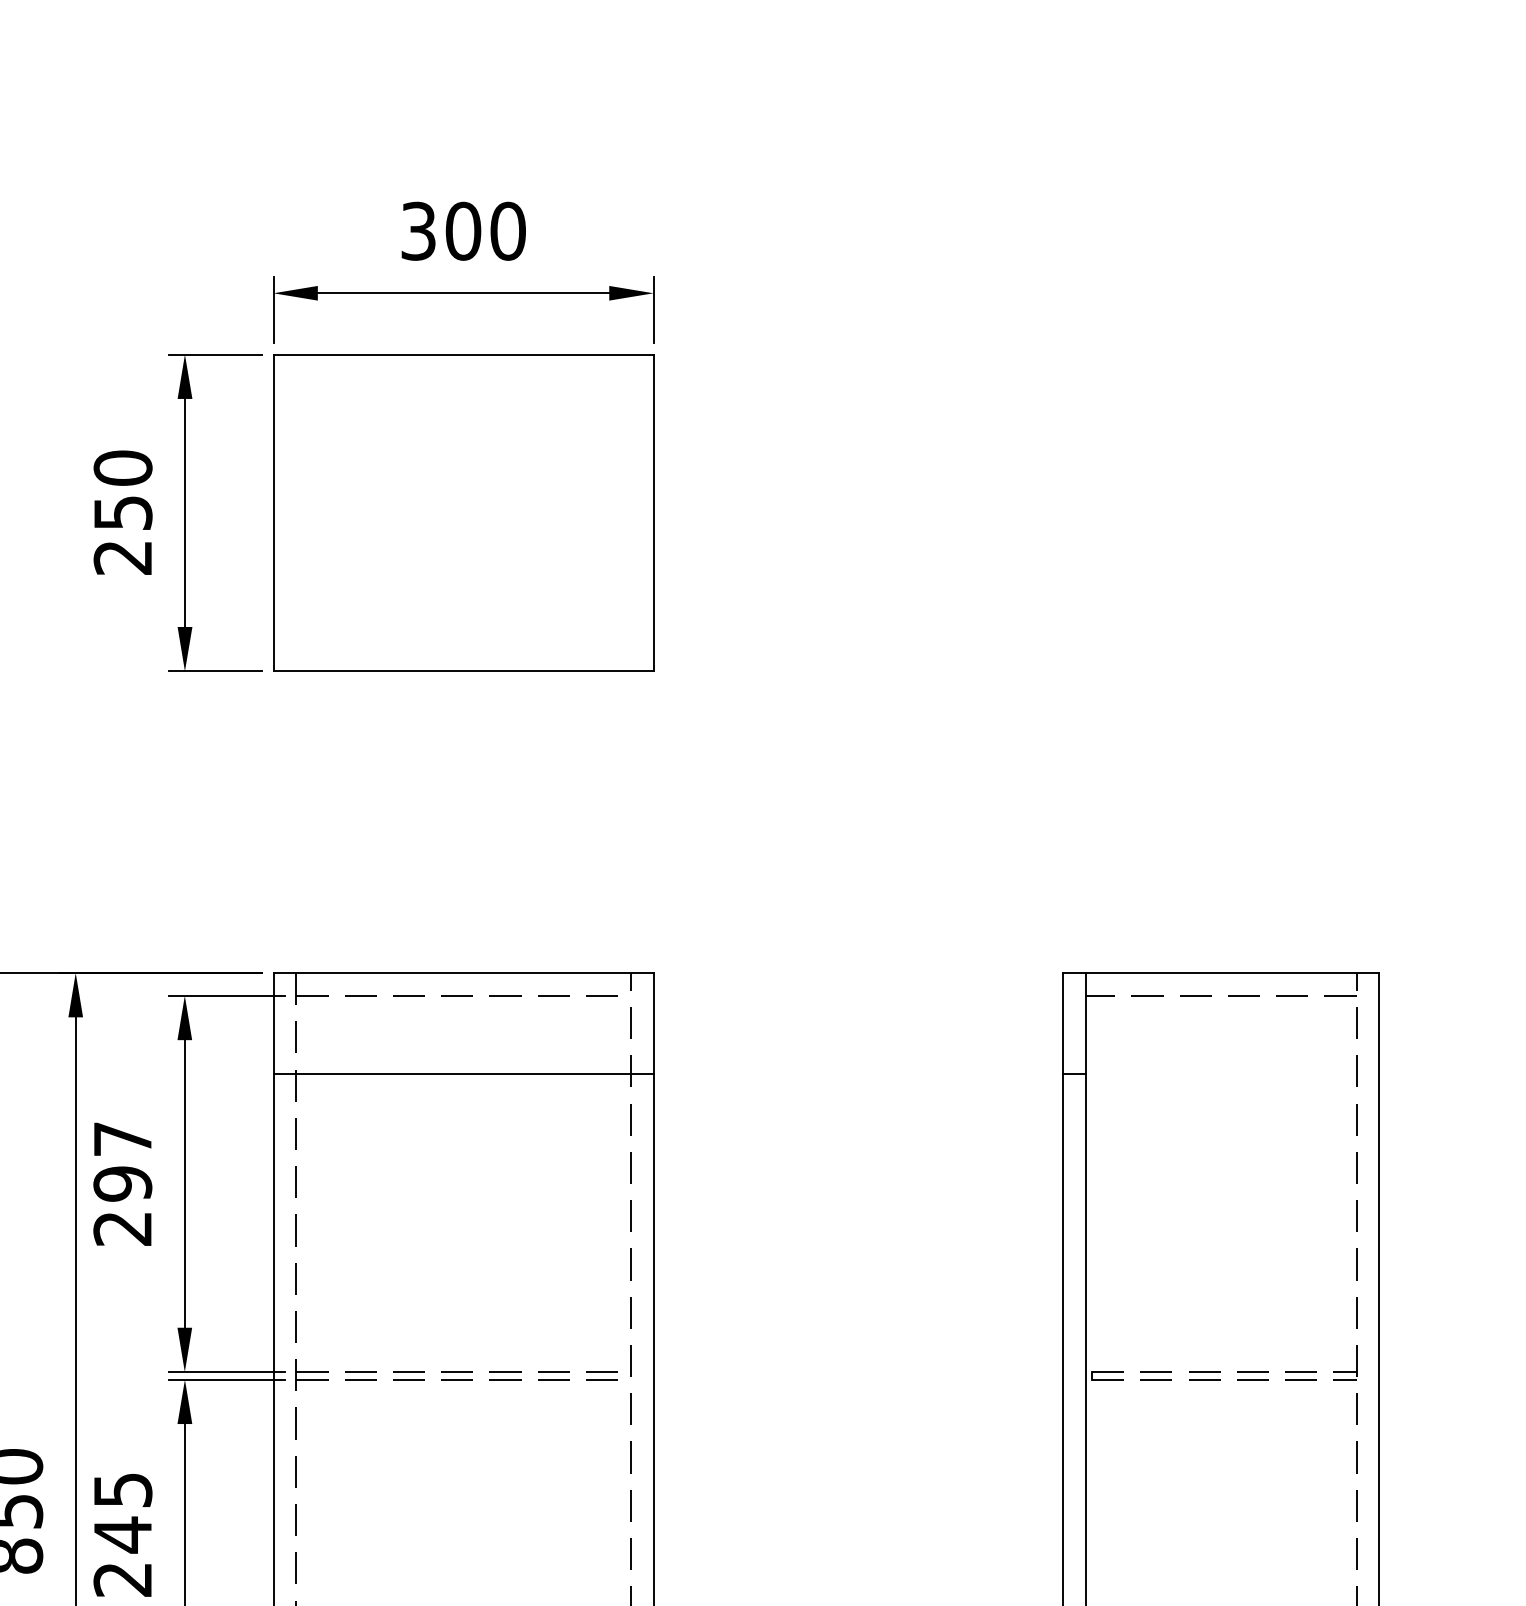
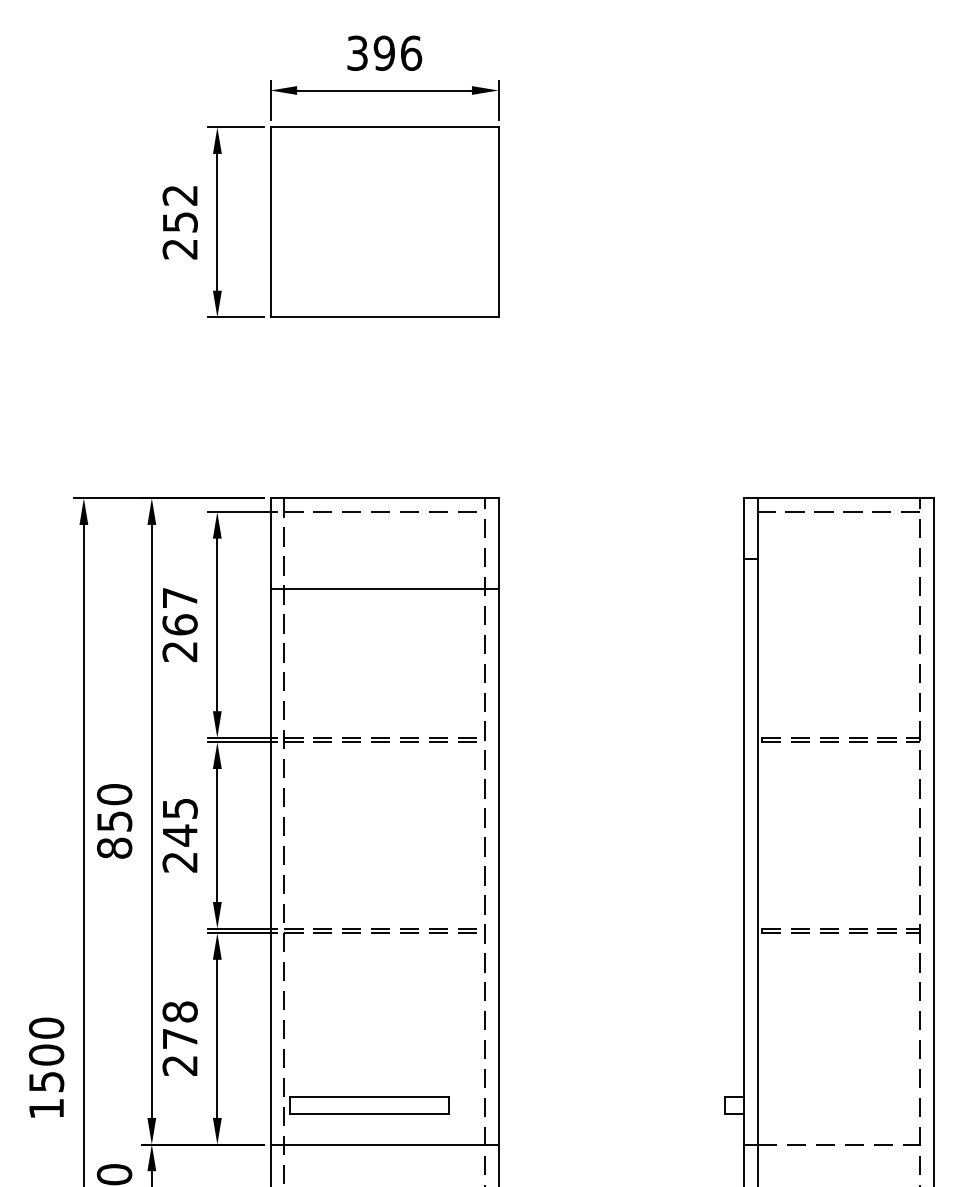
text: (485, 229) -> (397, 52), 300 -> 396
text: (121, 466) -> (179, 194), 250 -> 252
line: (463, 1074) -> (384, 589), moved
text: (121, 1183) -> (179, 624), 297 -> 267

